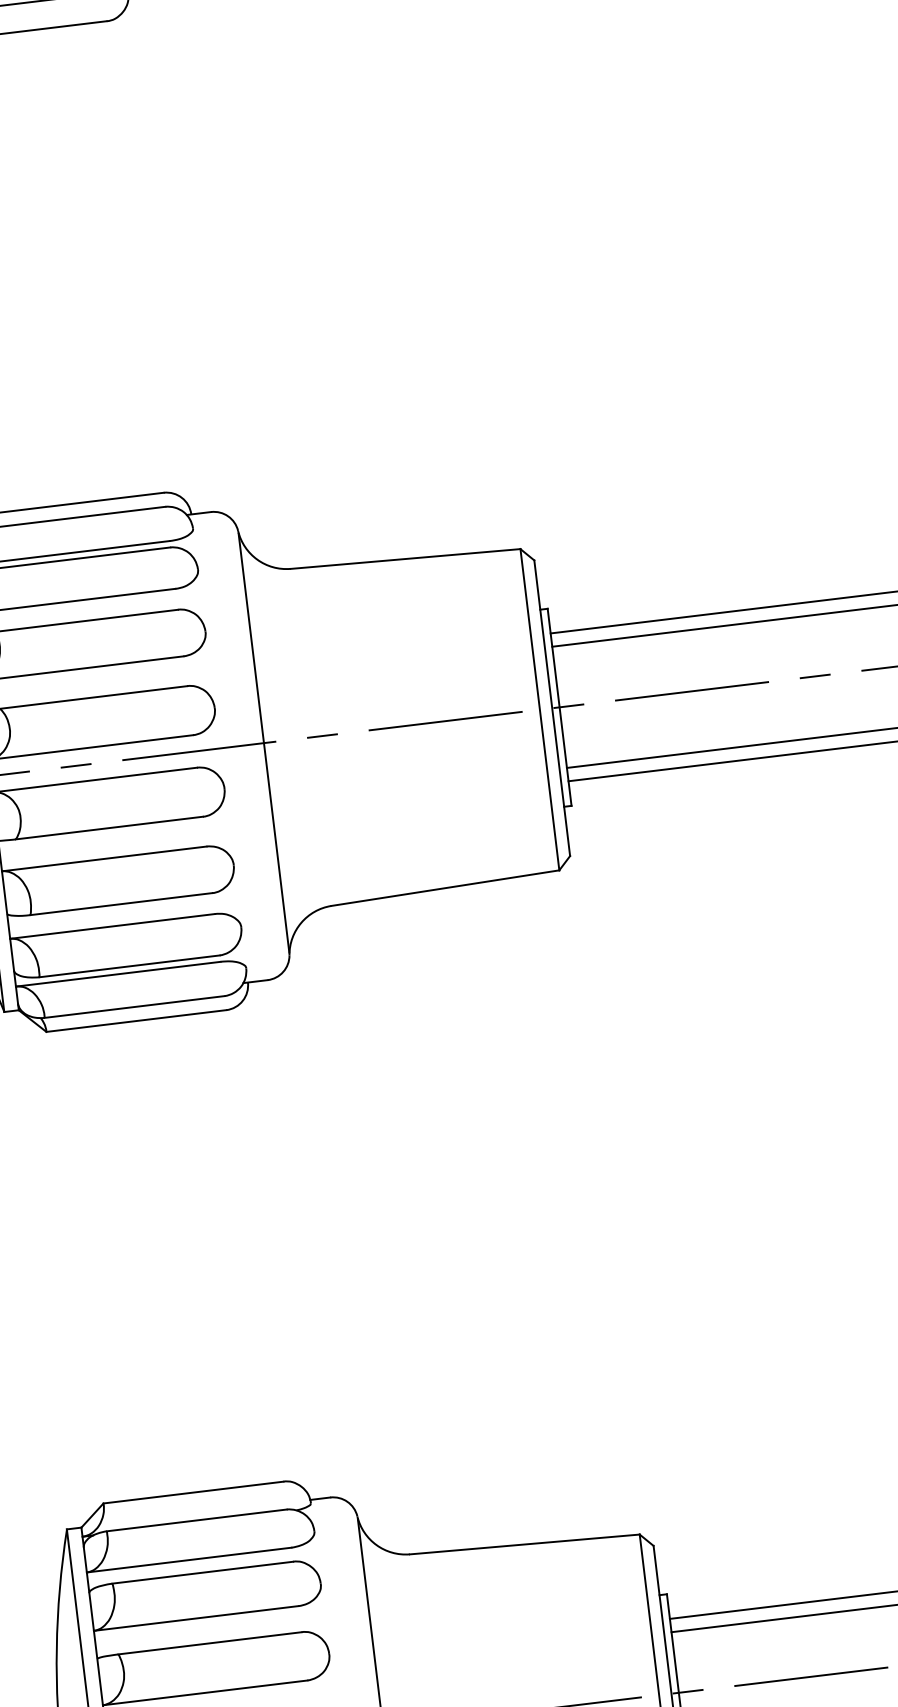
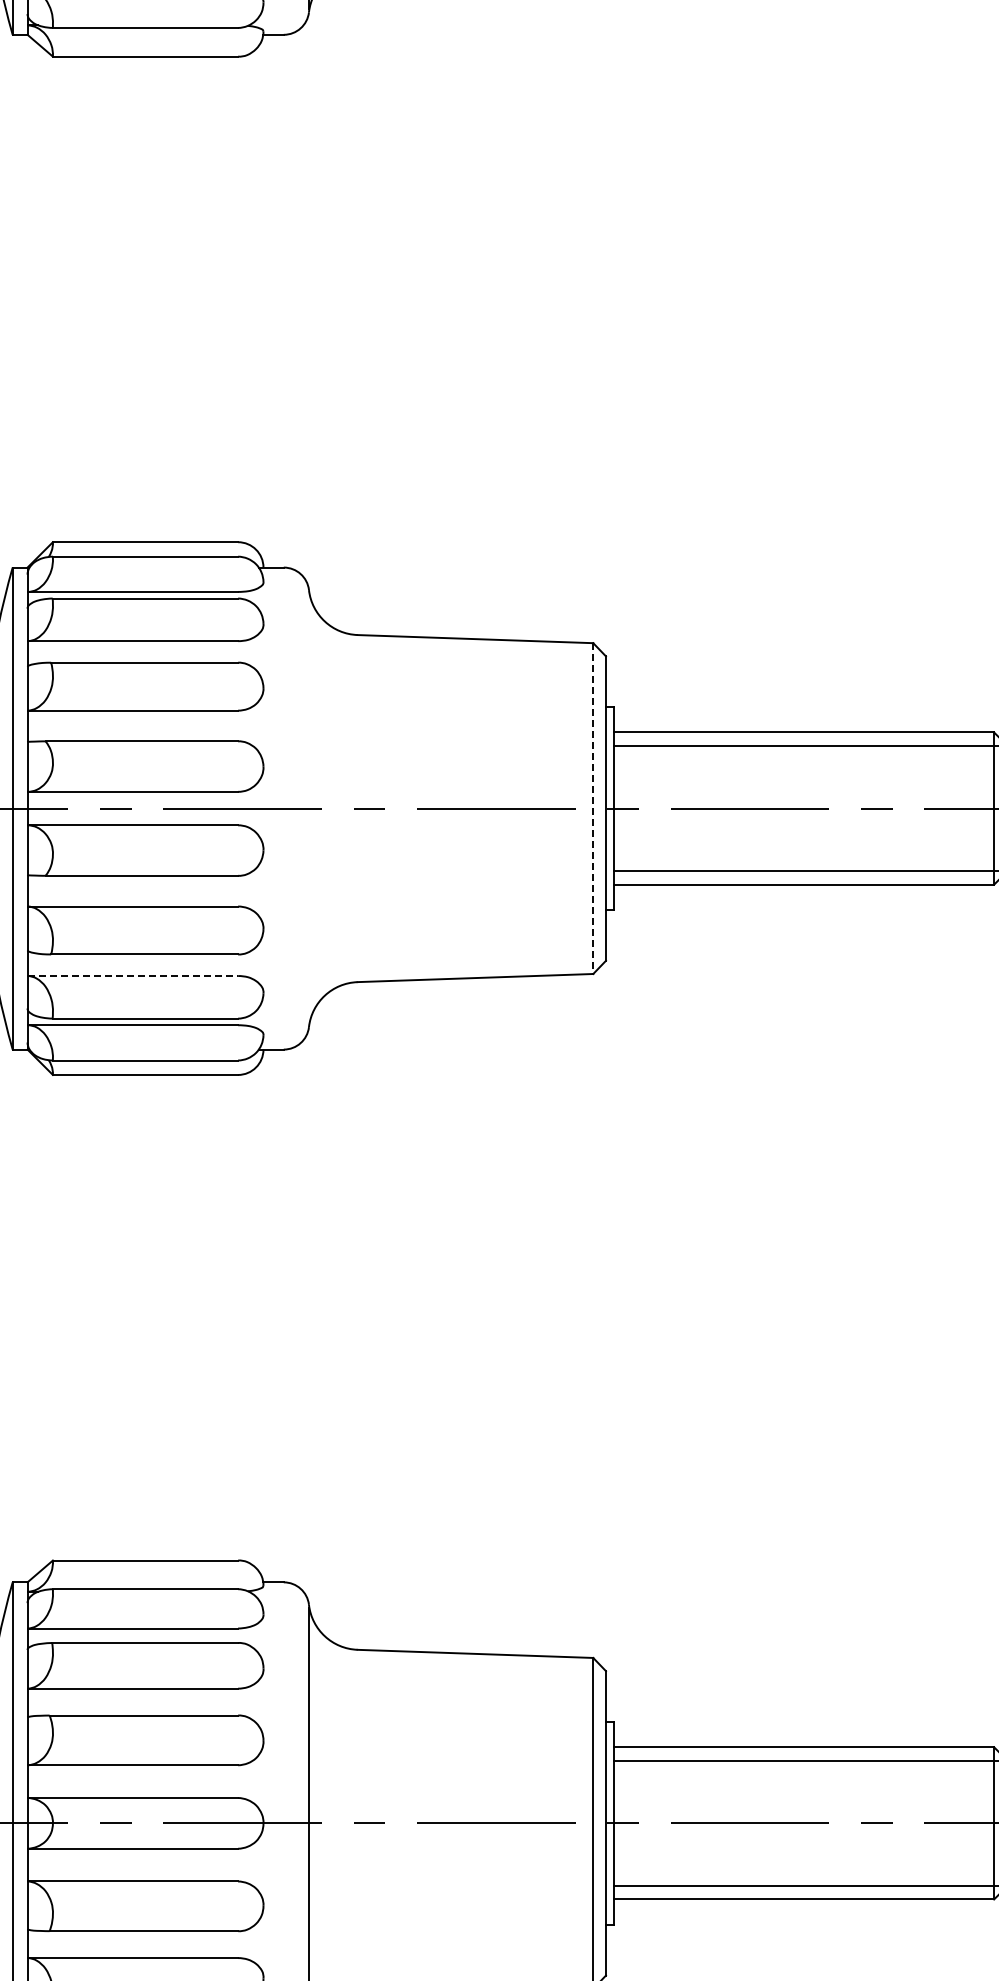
line: (540, 710) -> (593, 809), solid -> dashed
line: (264, 742) -> (309, 808), removed
line: (113, 926) -> (133, 976), solid -> dashed

